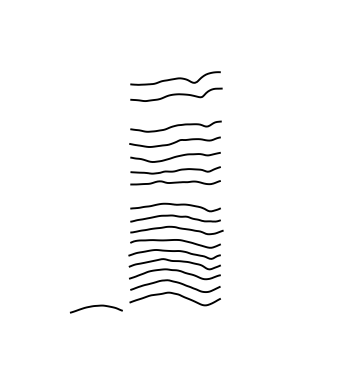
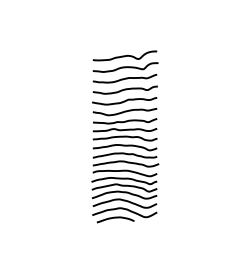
curve: (175, 110) -> (125, 78), added
curve: (175, 192) -> (125, 137), added
curve: (96, 306) -> (115, 218), moved

